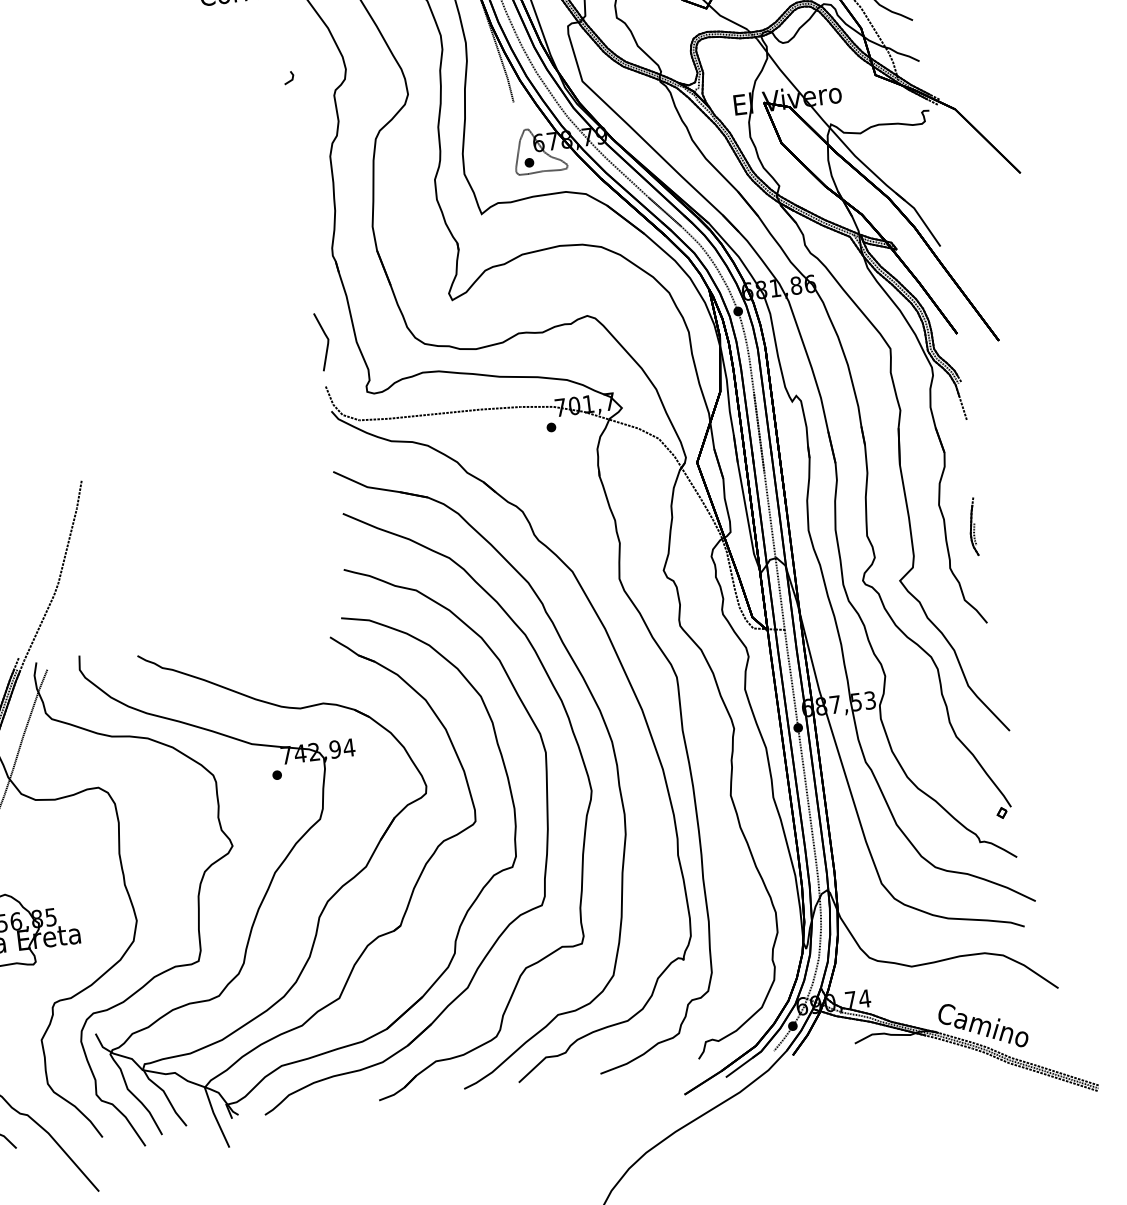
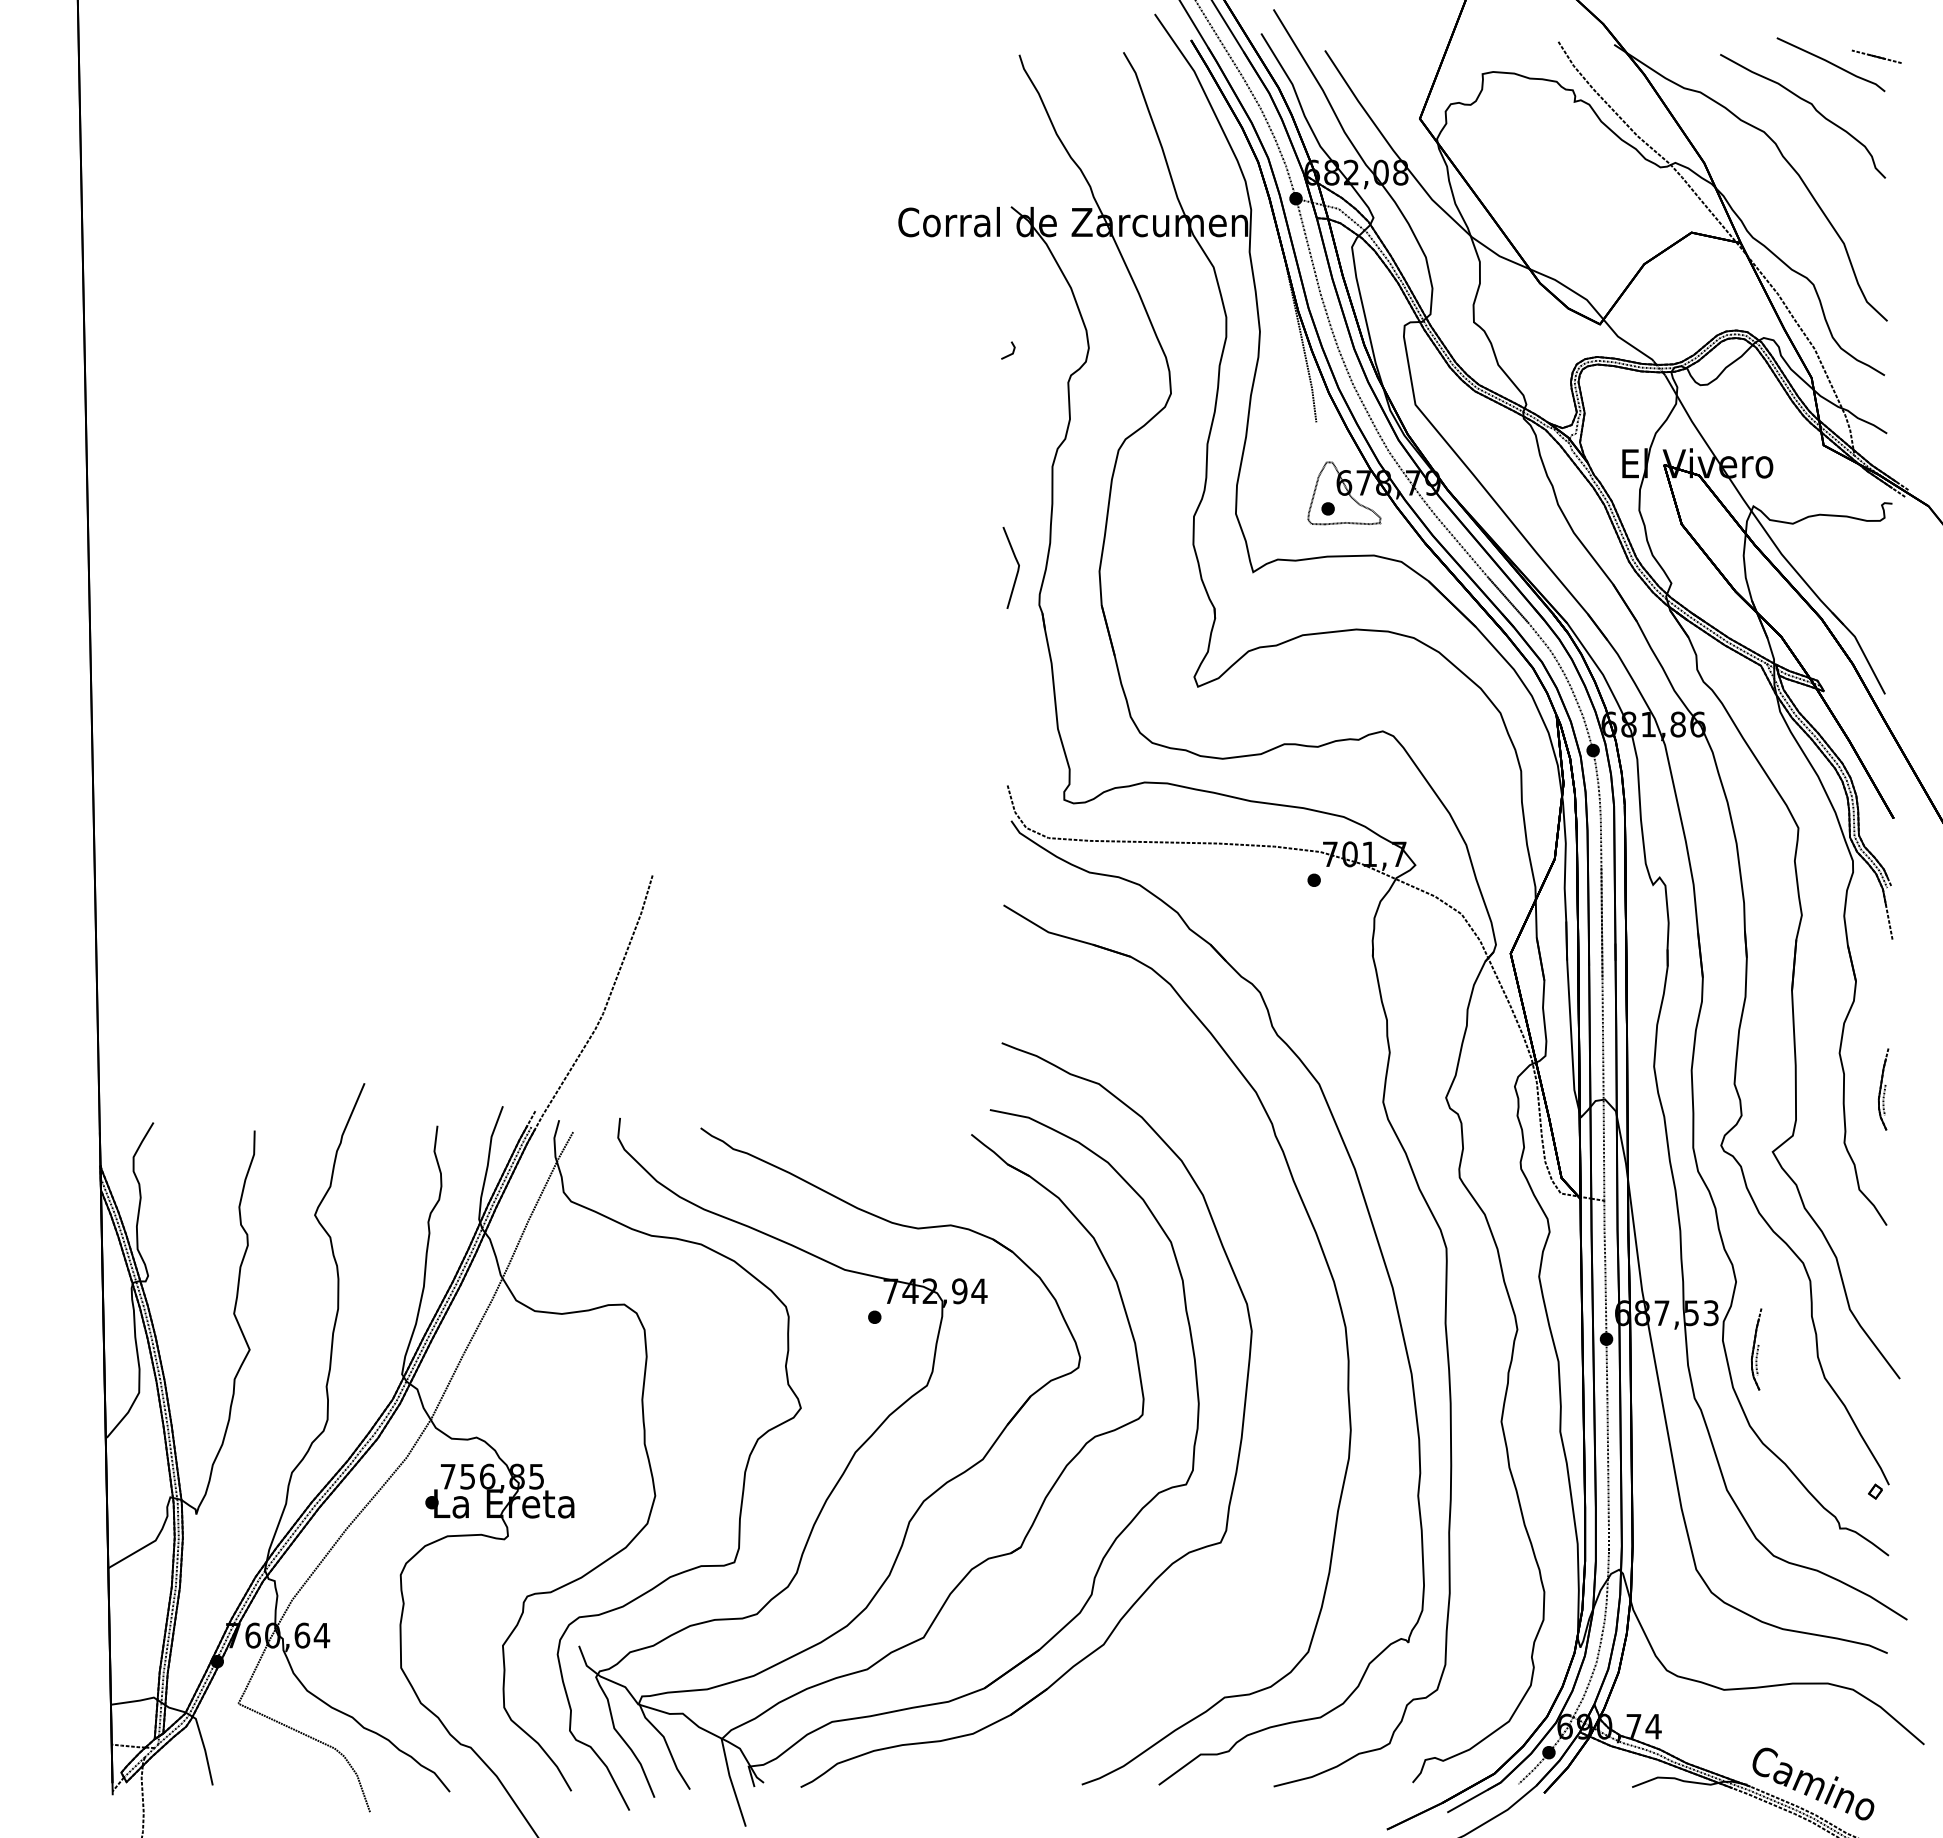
line: (327, 340) -> (1017, 567), moved
part: (905, 722) -> (1756, 1349), added
part: (580, 755) -> (1299, 1340), removed

